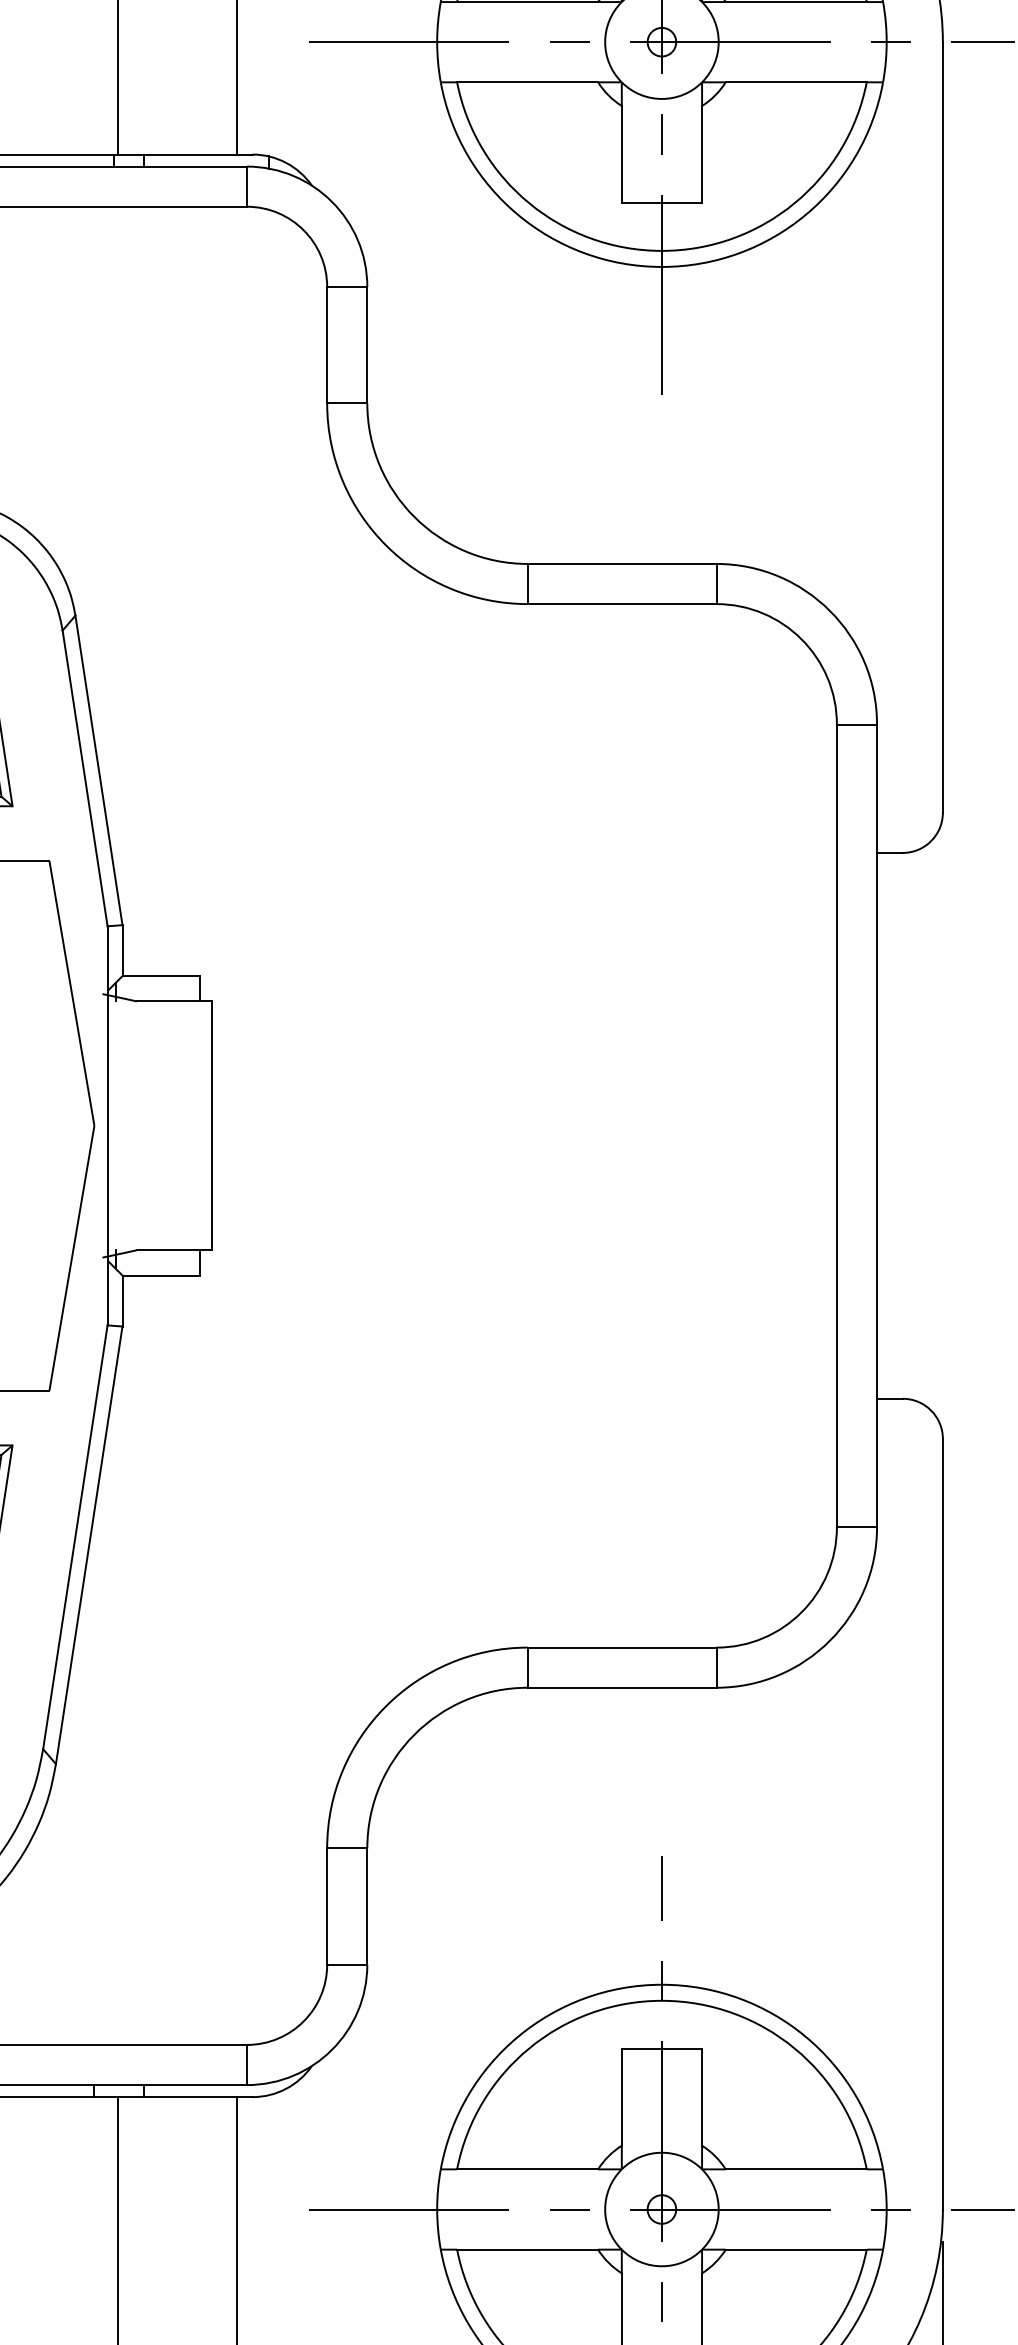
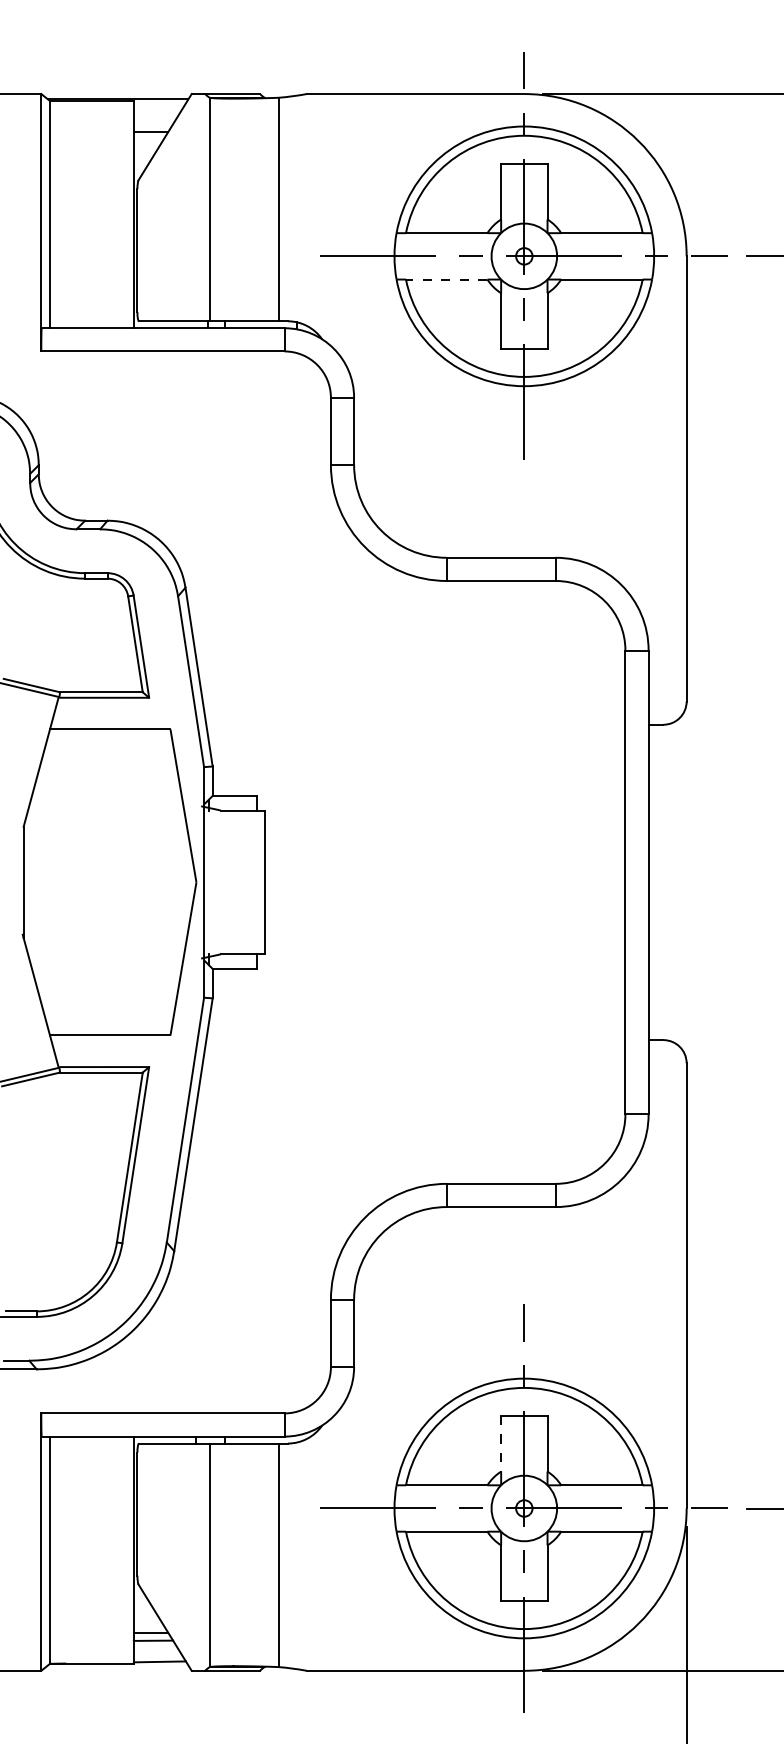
line: (527, 82) -> (446, 279), solid -> dashed
line: (622, 2097) -> (501, 1443), solid -> dashed

